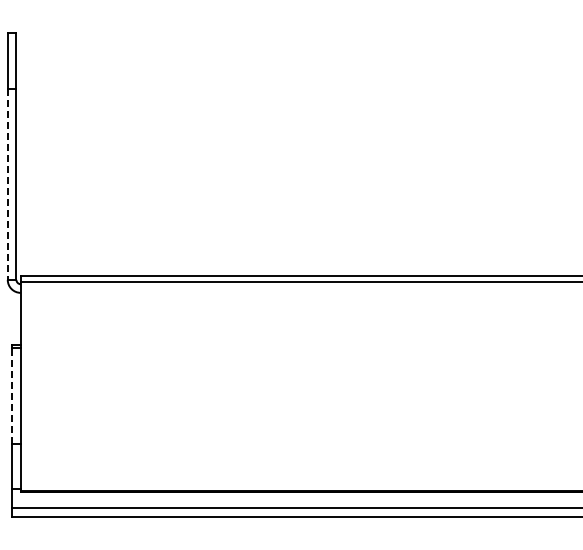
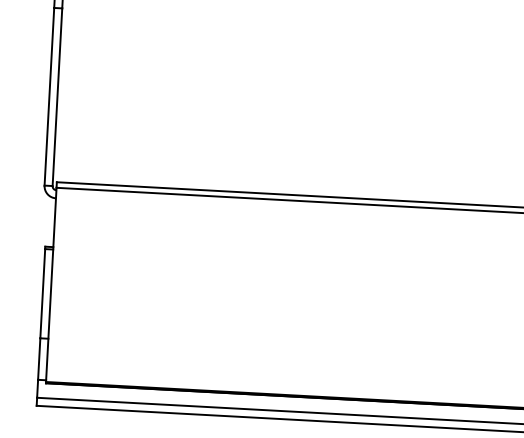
line: (7, 184) -> (49, 97), dashed -> solid
line: (12, 395) -> (43, 293), dashed -> solid

